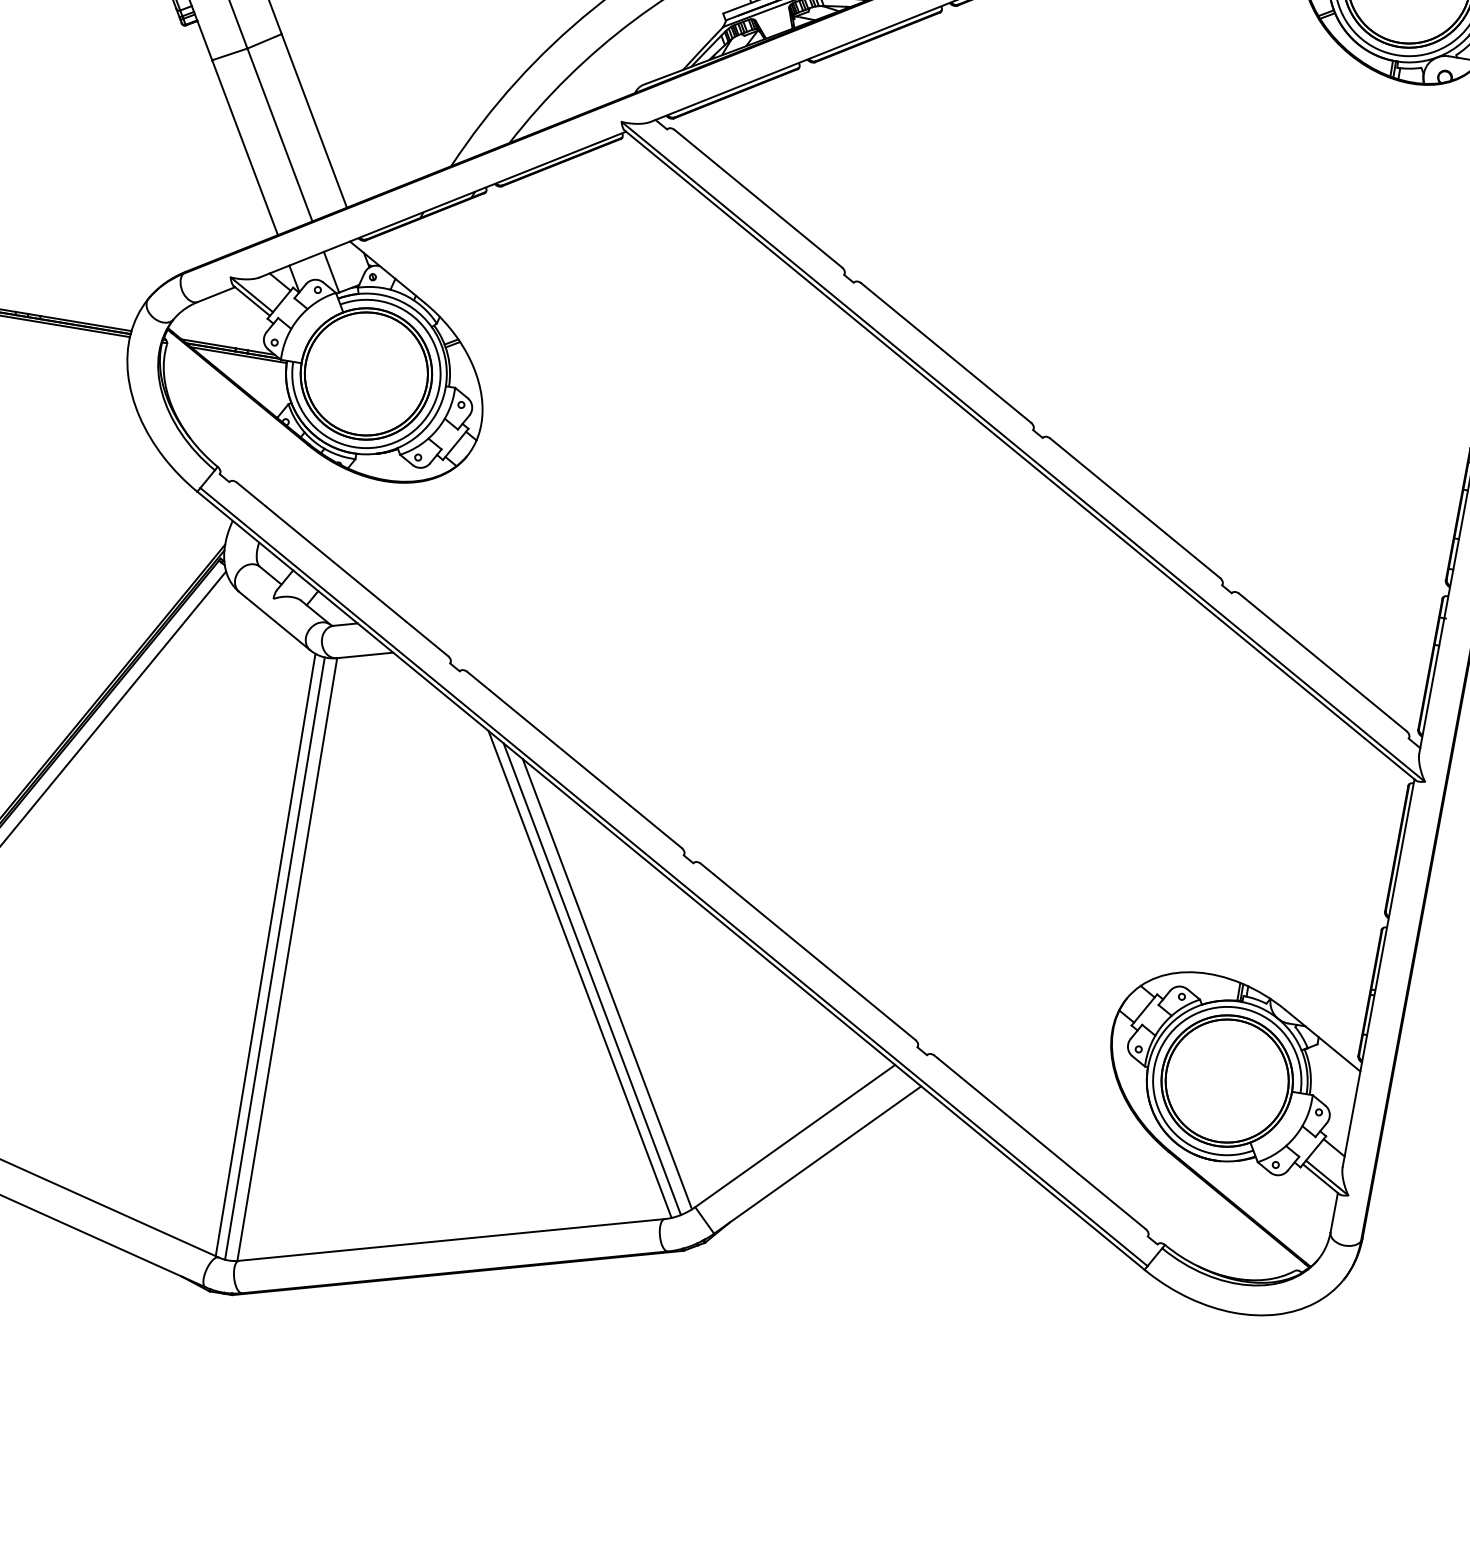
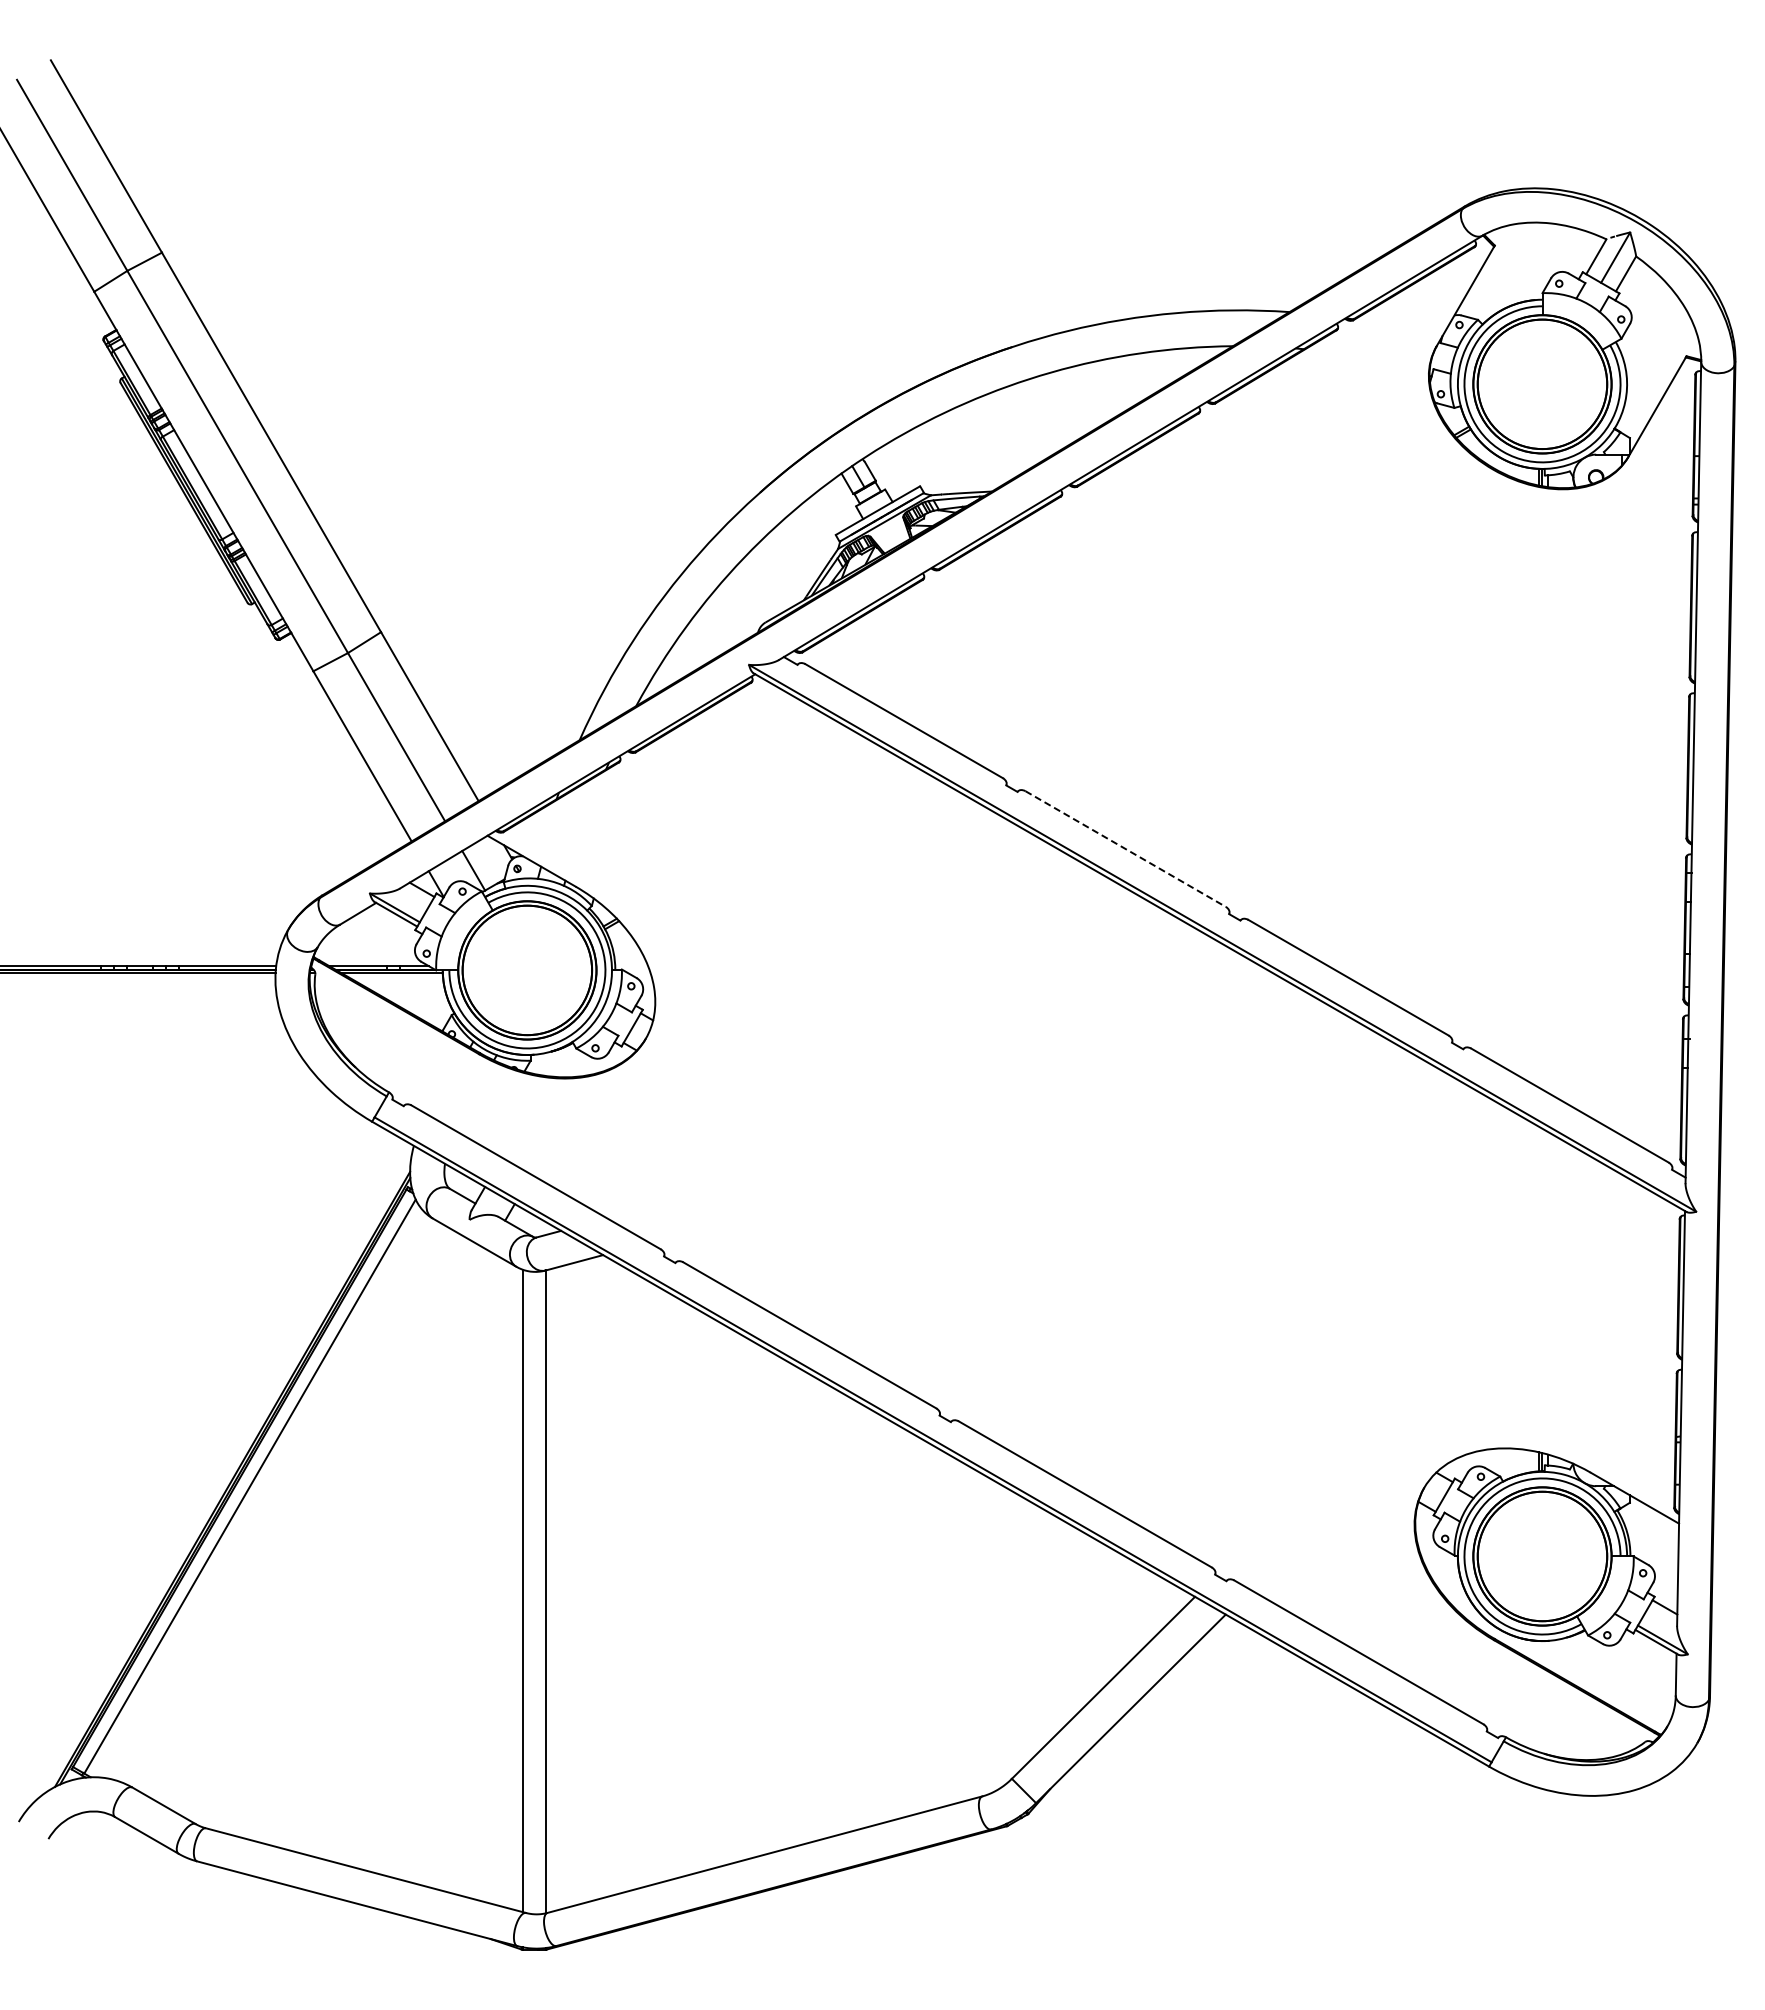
line: (946, 353) -> (1125, 849), solid -> dashed
line: (274, 958) -> (532, 1592), removed
line: (580, 973) -> (852, 1556), removed
line: (592, 978) -> (865, 1559), removed
line: (606, 984) -> (881, 1562), removed

